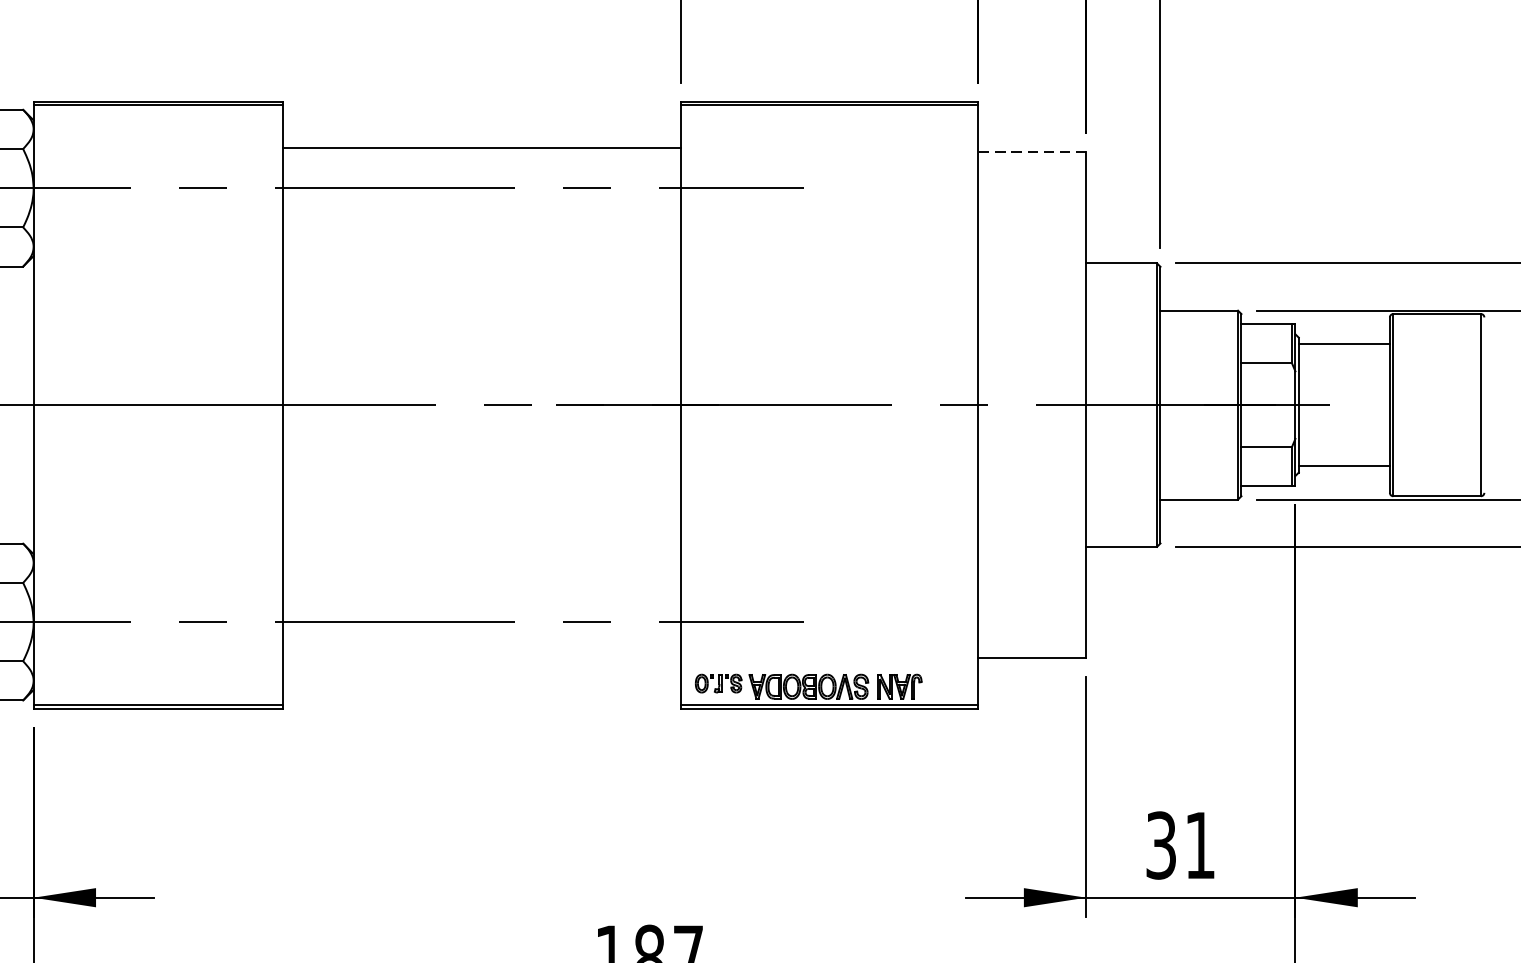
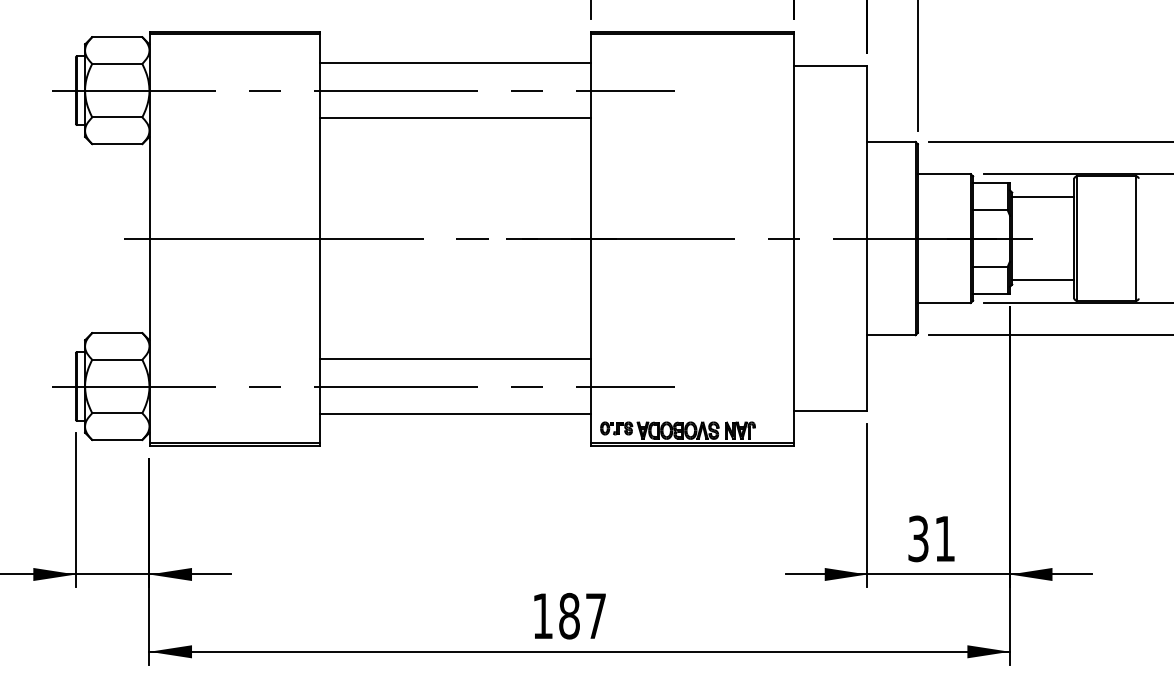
line: (1032, 152) -> (830, 66), dashed -> solid
line: (482, 229) -> (455, 118), added
line: (482, 580) -> (455, 358), added
line: (482, 663) -> (455, 414), added

